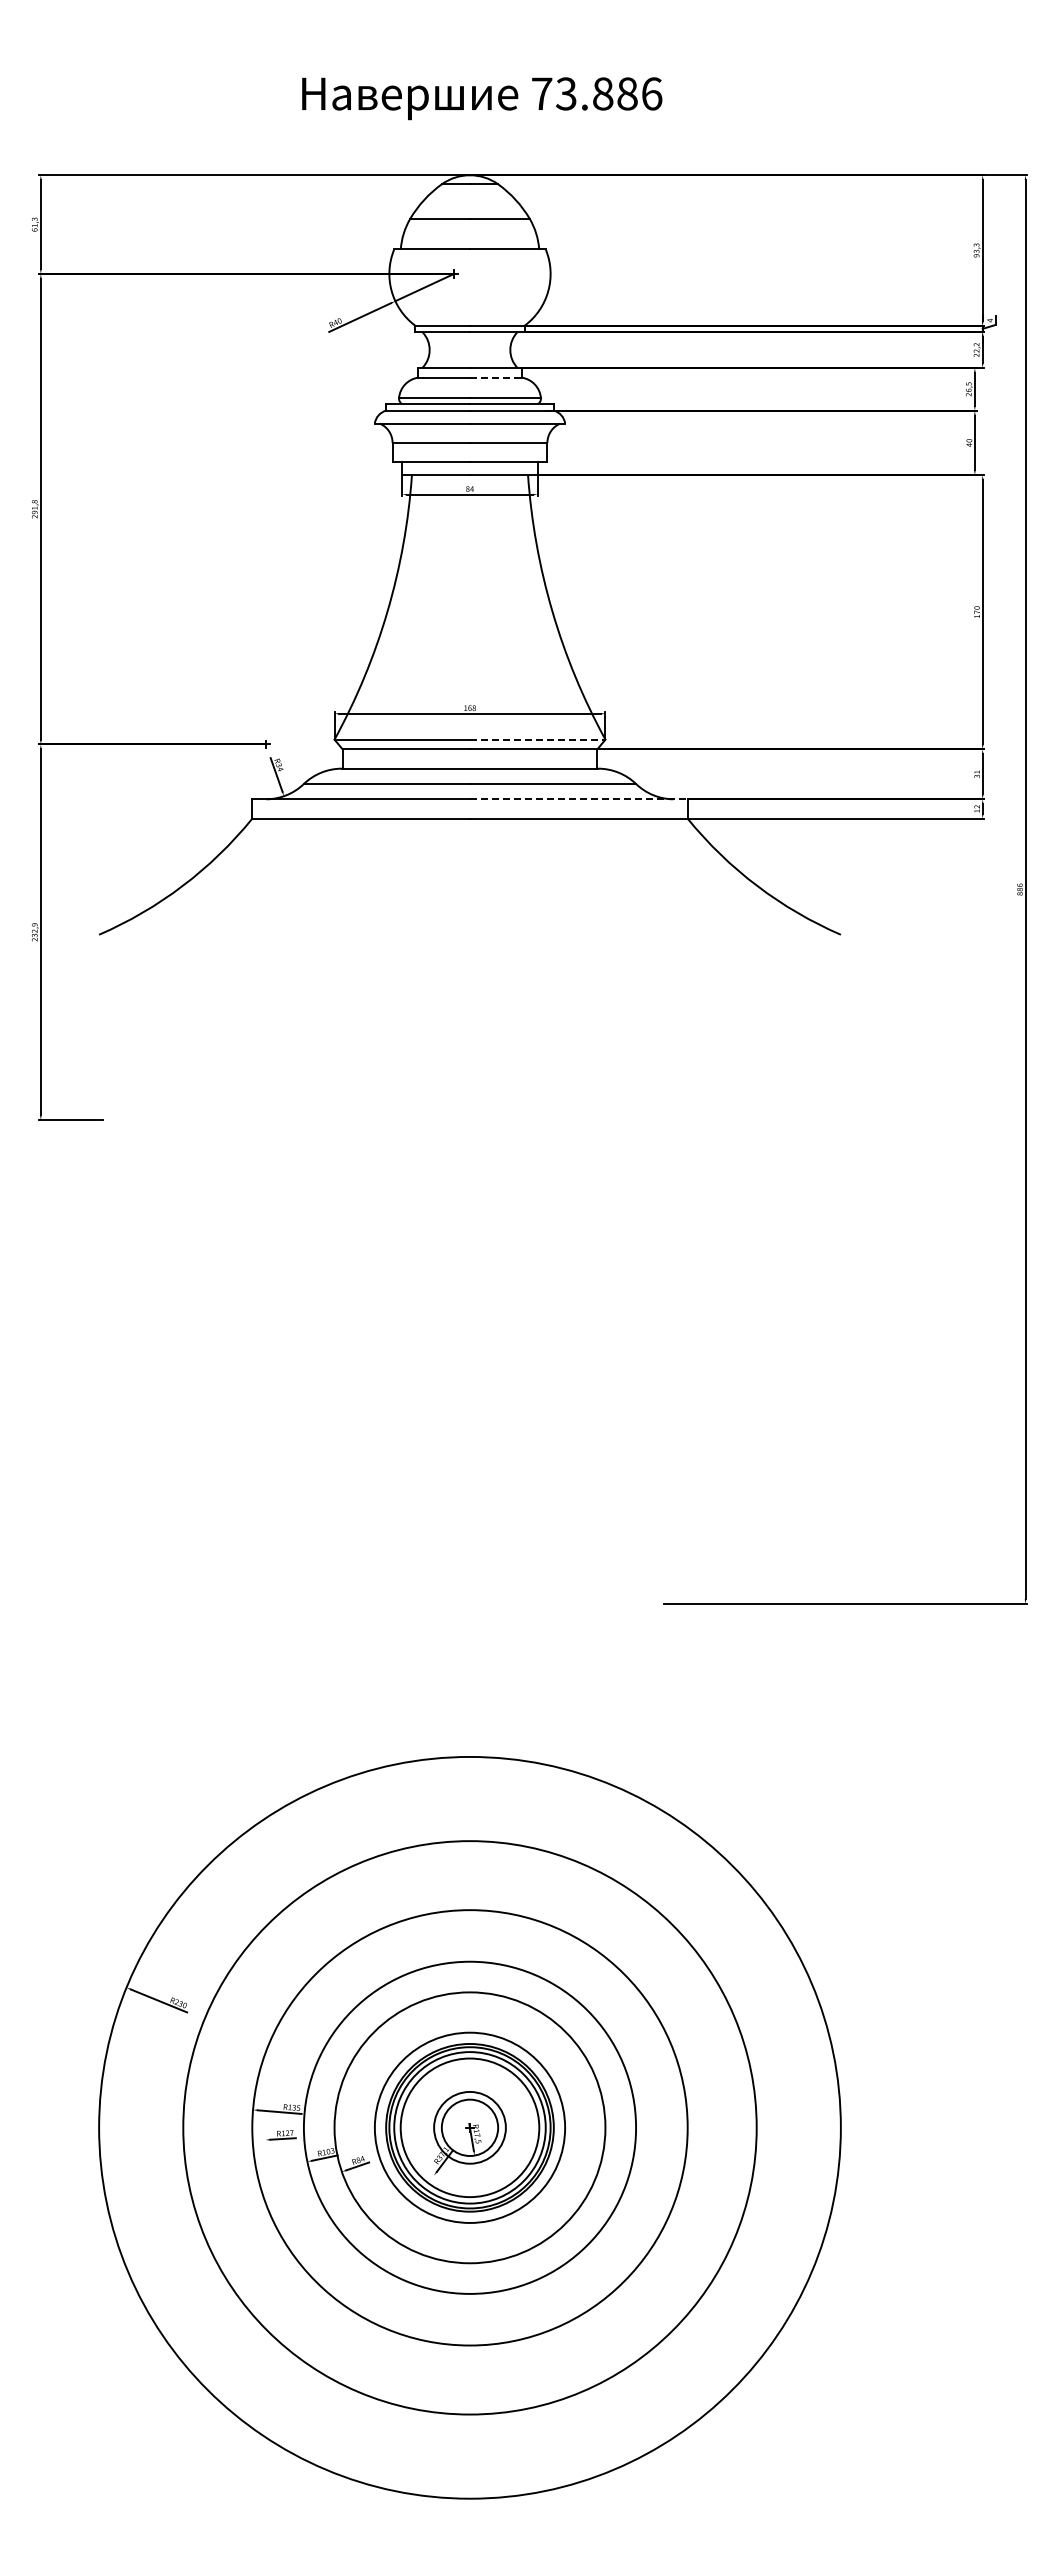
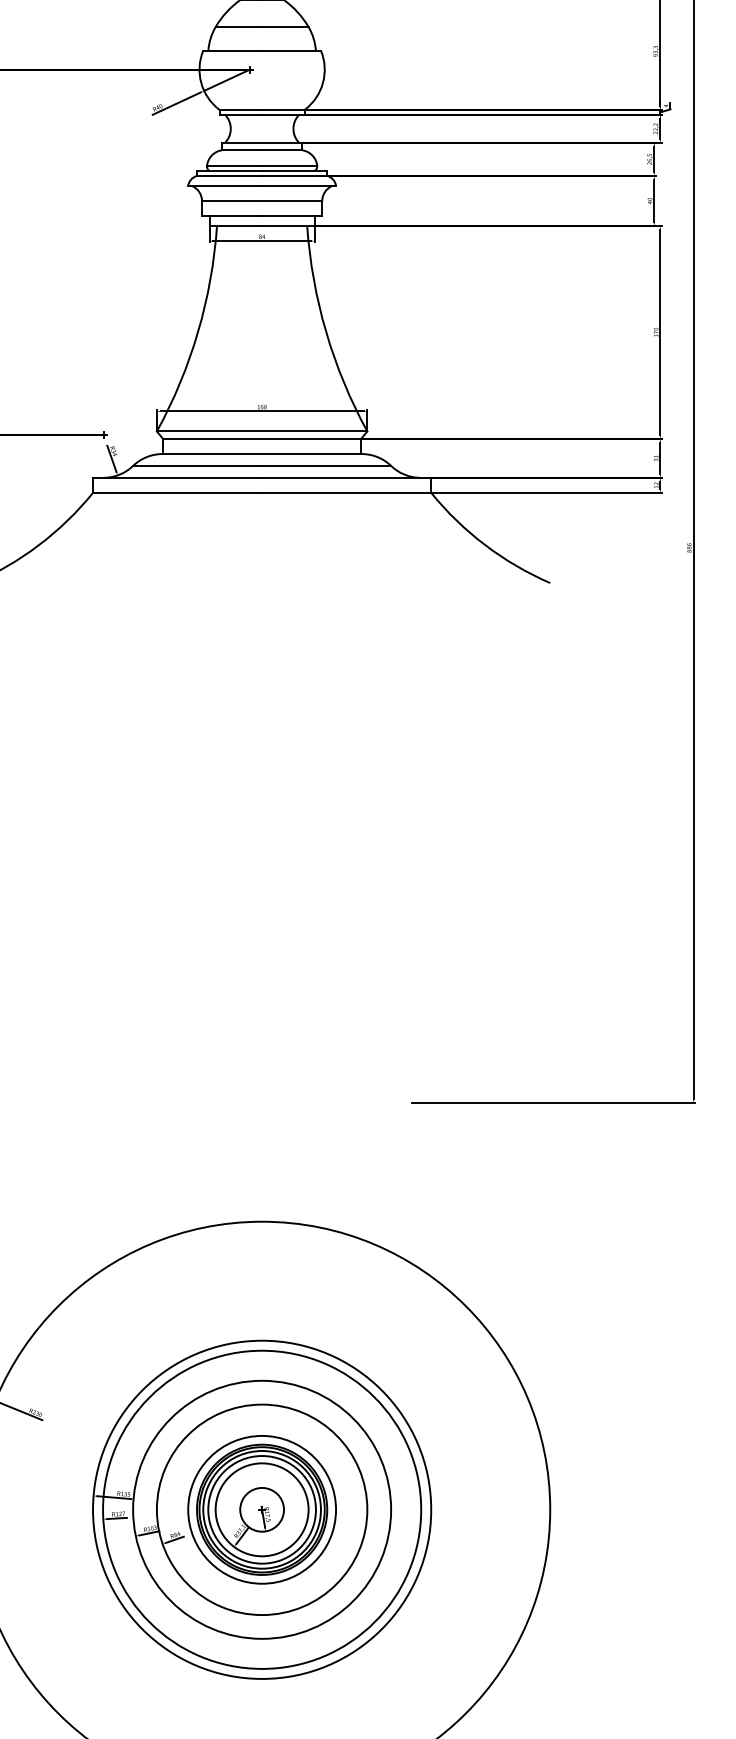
line: (495, 377) -> (281, 150), dashed -> solid
line: (537, 739) -> (314, 431), dashed -> solid
line: (578, 799) -> (346, 477), dashed -> solid
circle: (469, 2127) -> (261, 1509), size x0.71
circle: (469, 2127) -> (261, 1509), size x1.67

